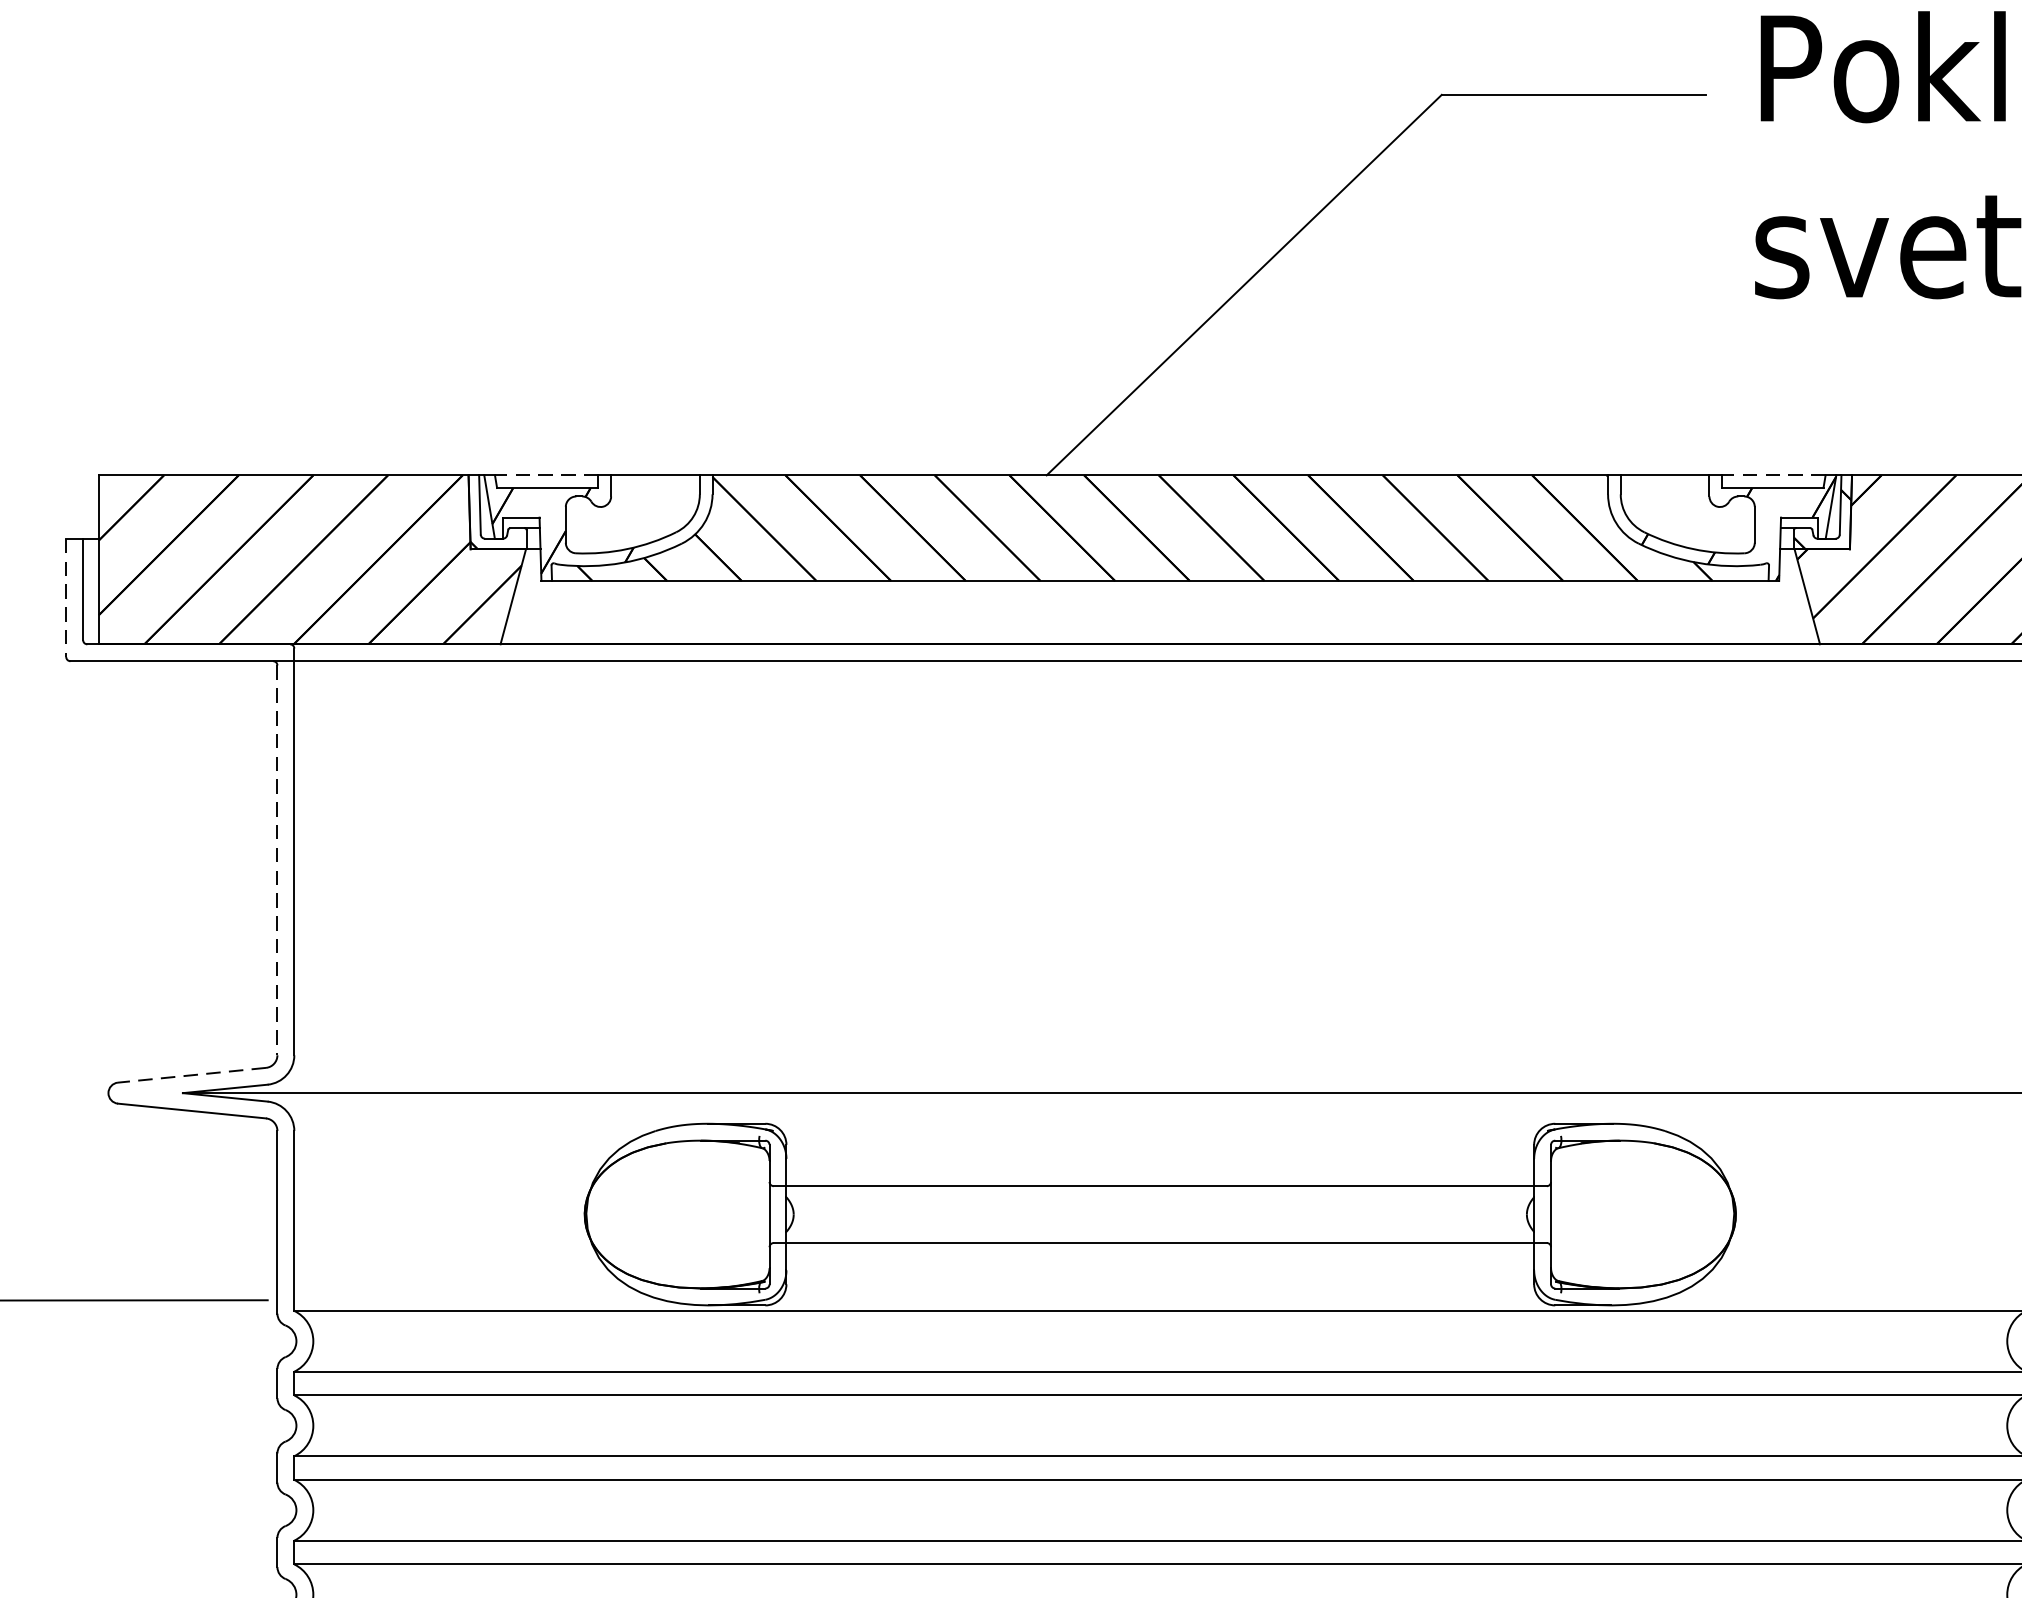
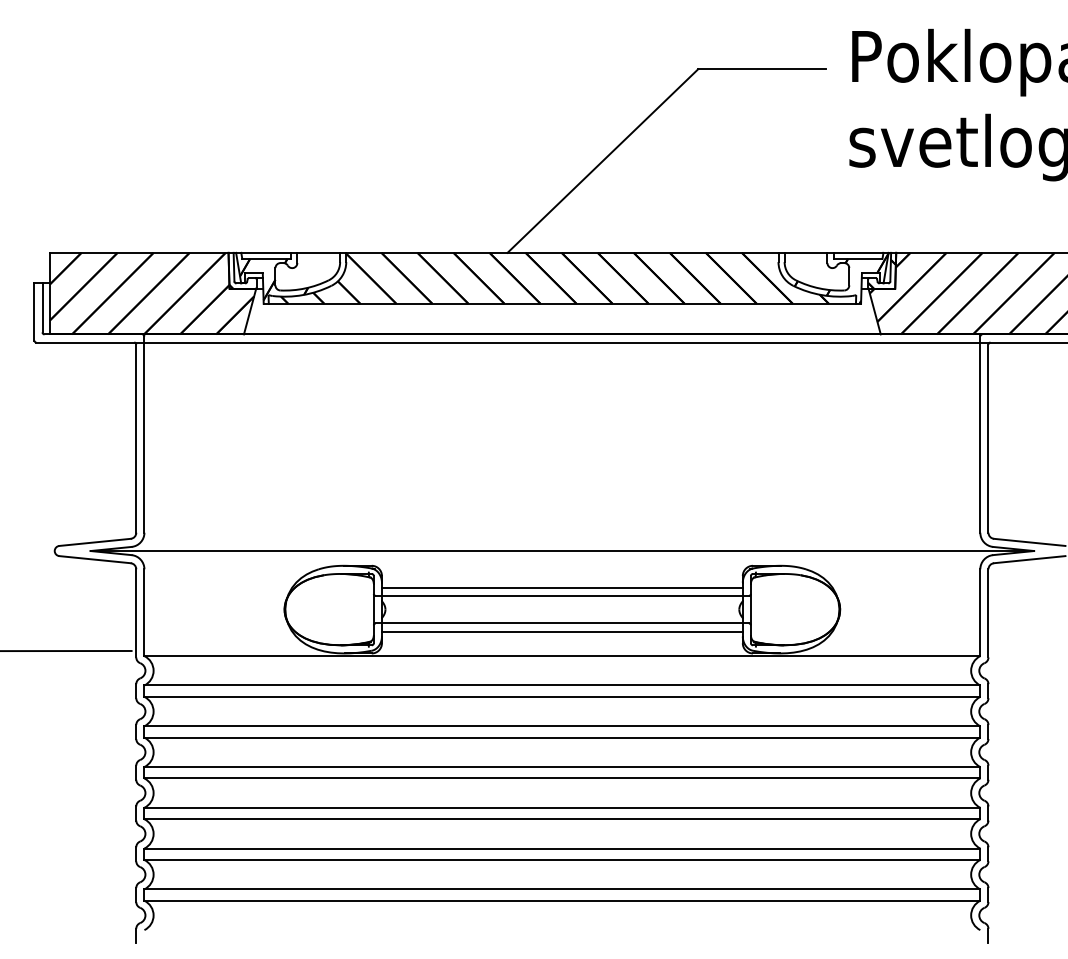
line: (547, 474) -> (266, 252), dashed -> solid
line: (1773, 474) -> (858, 252), dashed -> solid
line: (66, 596) -> (34, 311), dashed -> solid
line: (277, 862) -> (136, 439), dashed -> solid
line: (192, 1075) -> (95, 542), dashed -> solid
line: (1158, 1168) -> (561, 587), added
line: (1158, 1259) -> (561, 631), added

